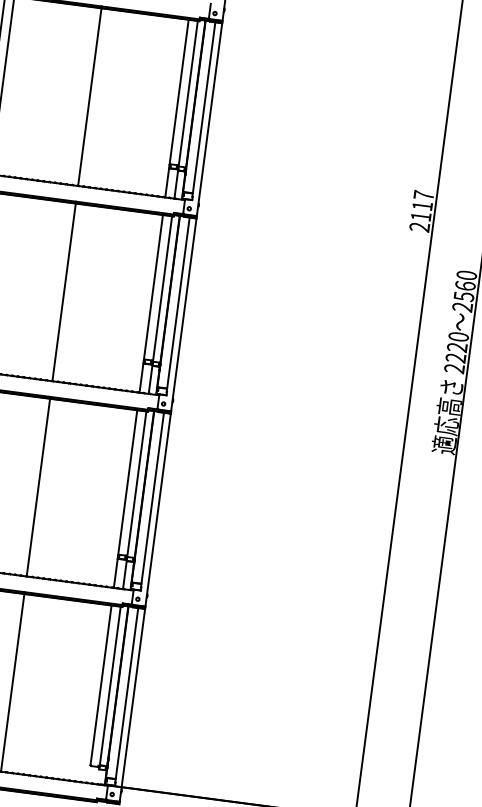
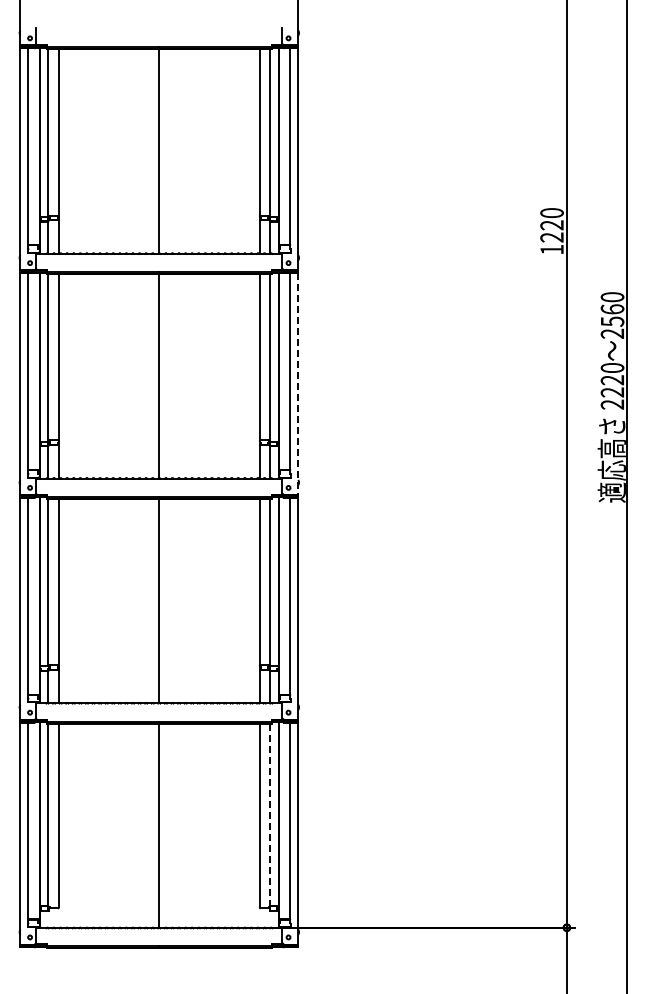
text: (421, 211) -> (551, 231), 2117 -> 1220
line: (184, 315) -> (298, 384), solid -> dashed
line: (110, 685) -> (270, 814), solid -> dashed

